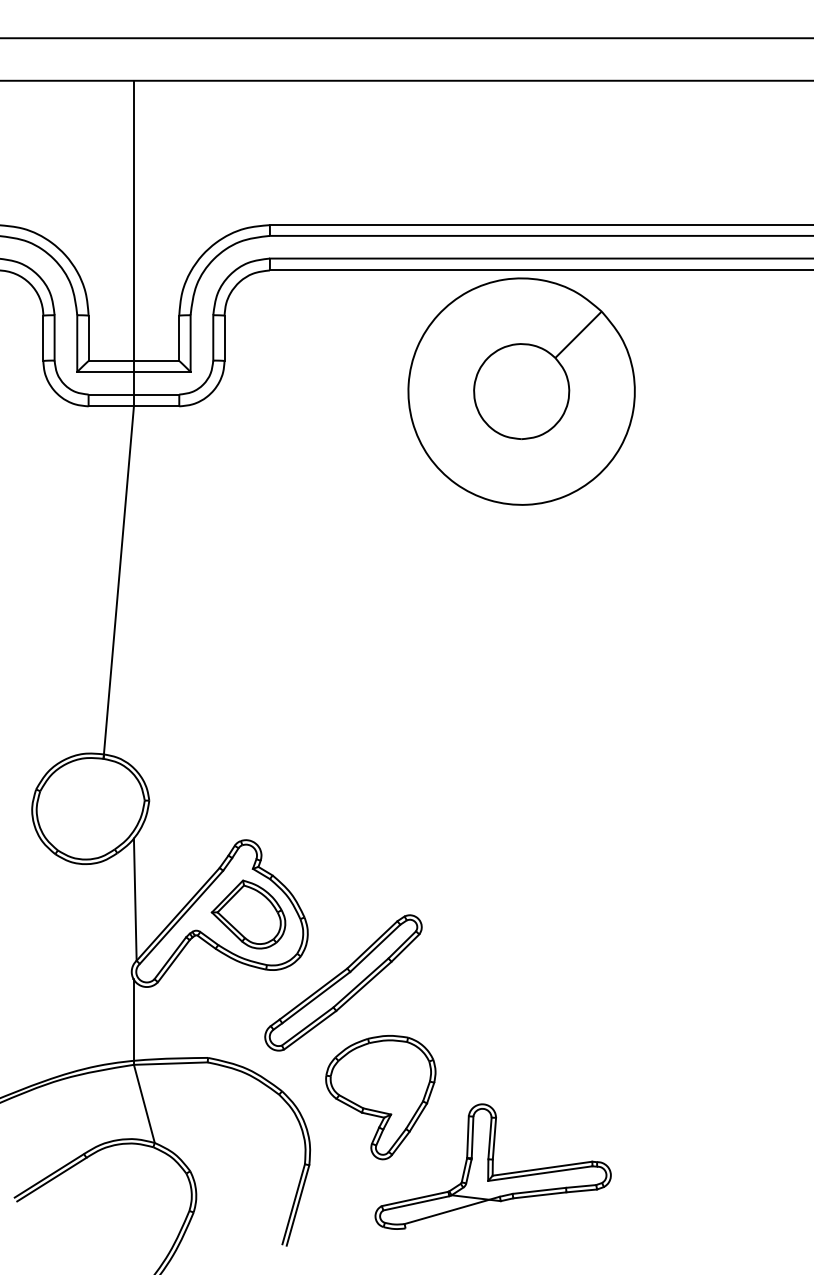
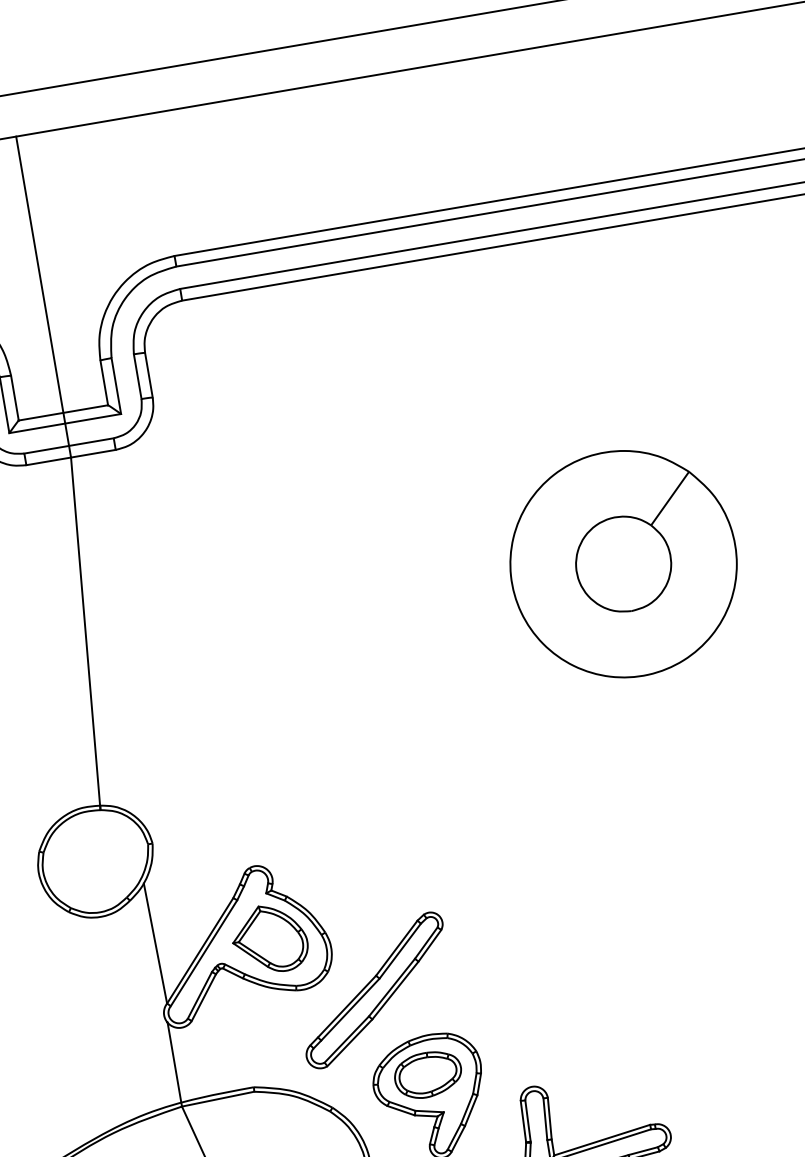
part: (521, 391) -> (623, 564), moved
part: (381, 1074) -> (427, 1074), added

